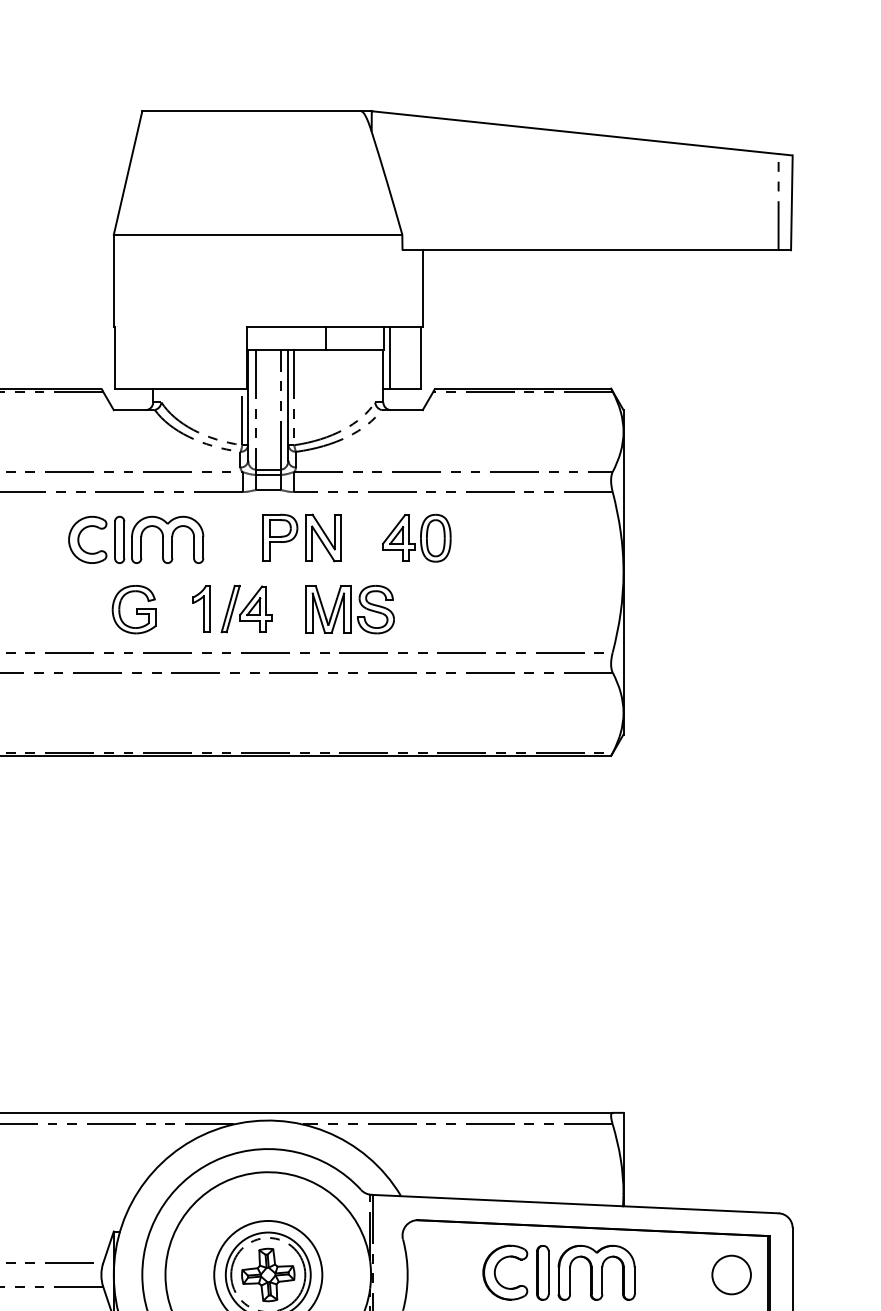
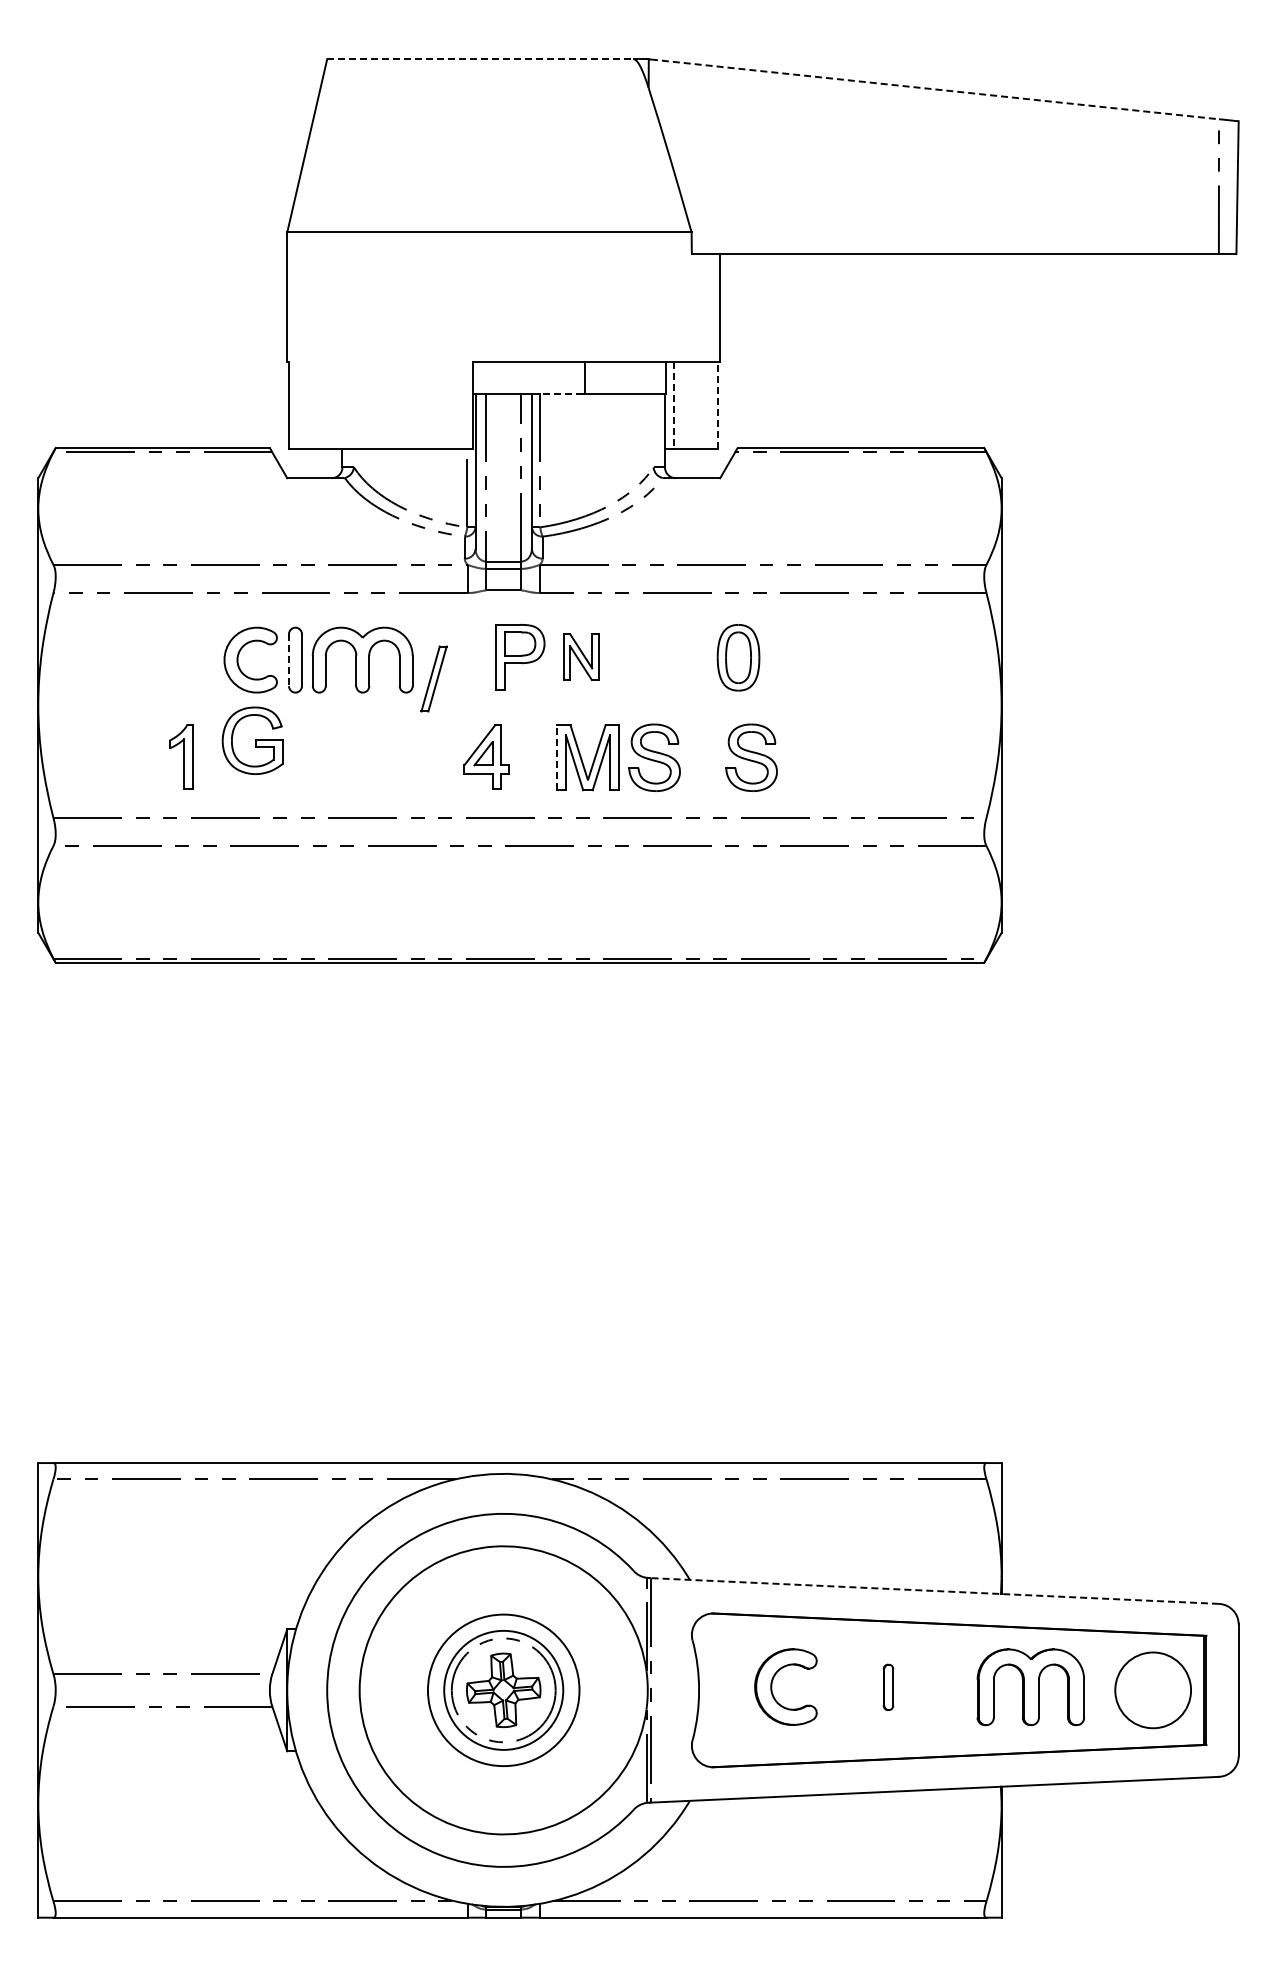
line: (251, 111) -> (480, 59), solid -> dashed
line: (575, 132) -> (934, 89), solid -> dashed
line: (308, 349) -> (560, 393), solid -> dashed
line: (390, 358) -> (674, 406), solid -> dashed
line: (421, 358) -> (718, 405), solid -> dashed
part: (323, 537) -> (580, 656), size x0.7
part: (398, 538) -> (686, 657), removed
line: (114, 540) -> (288, 660), solid -> dashed
part: (201, 608) -> (181, 756), moved
part: (230, 608) -> (433, 678), moved
part: (133, 609) -> (252, 740), moved
line: (305, 609) -> (556, 757), solid -> dashed
part: (445, 609) -> (751, 757), added
line: (575, 1203) -> (934, 1590), solid -> dashed
part: (495, 1272) -> (772, 1686), moved
part: (542, 1272) -> (888, 1687), size x0.6
part: (596, 1272) -> (1030, 1687), moved
circle: (731, 1275) -> (1153, 1690), size x1.4

